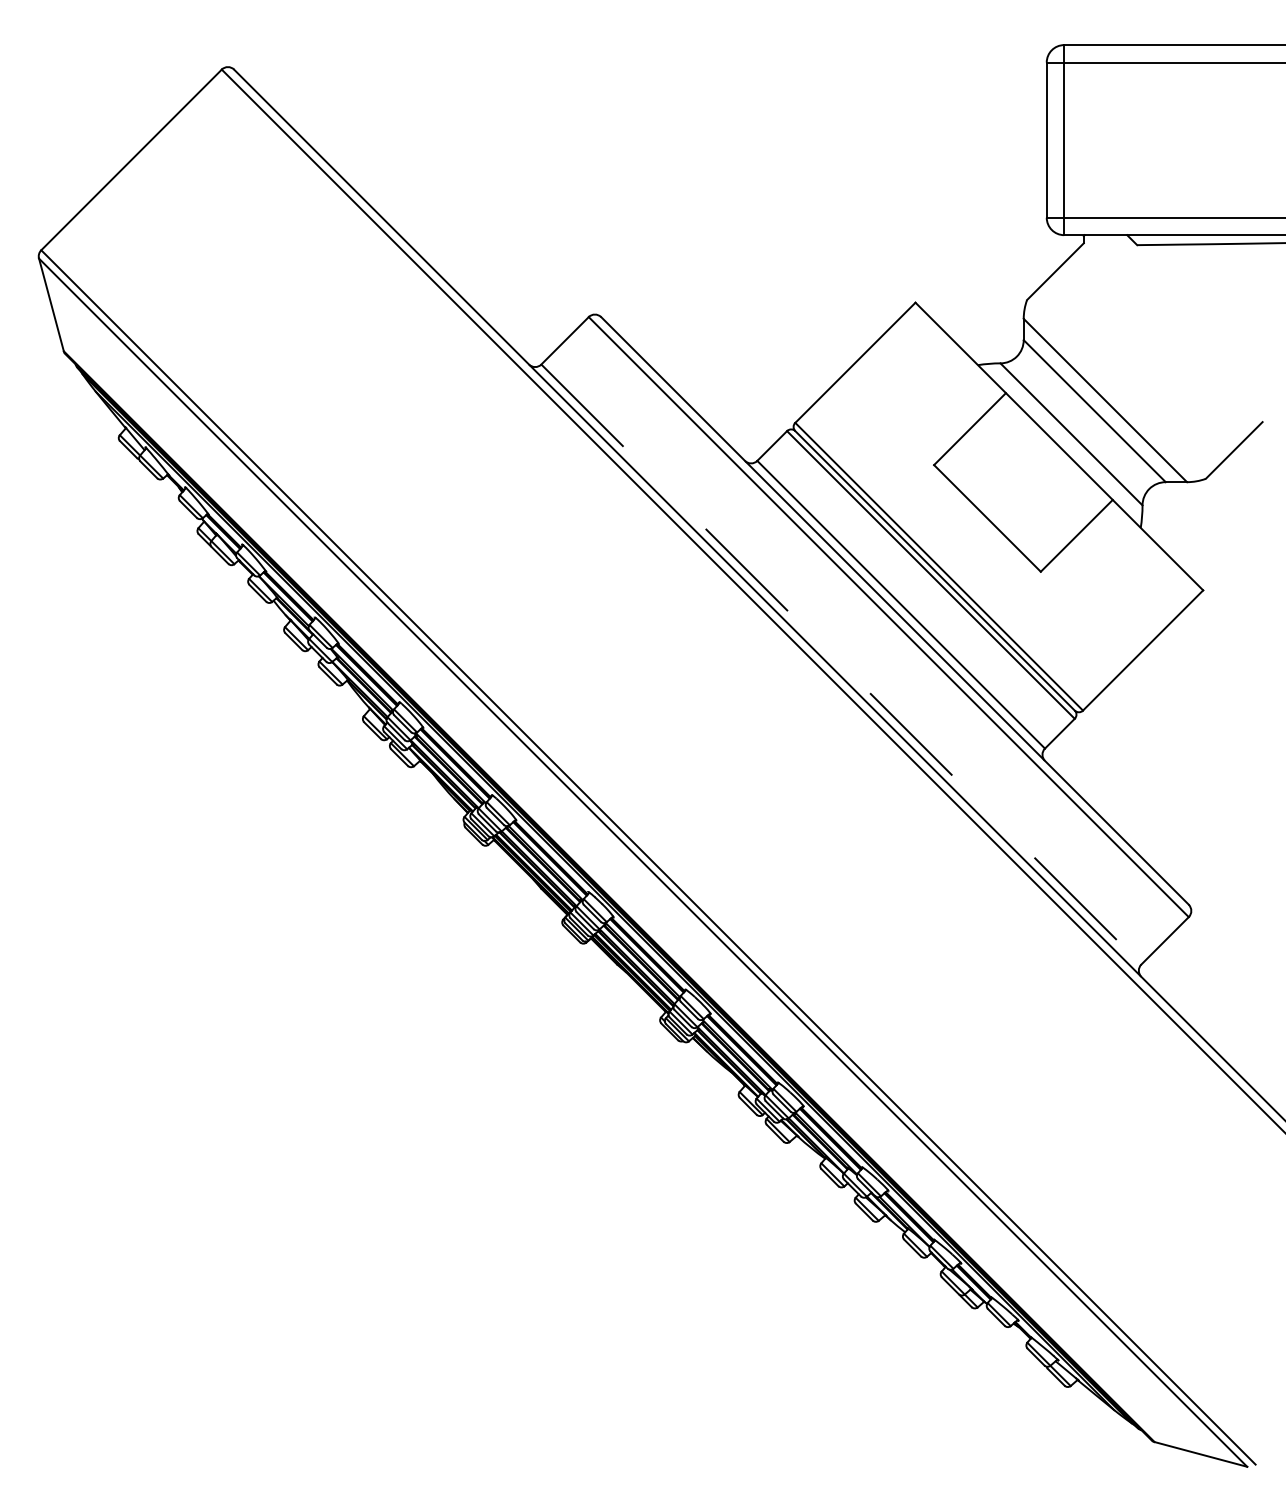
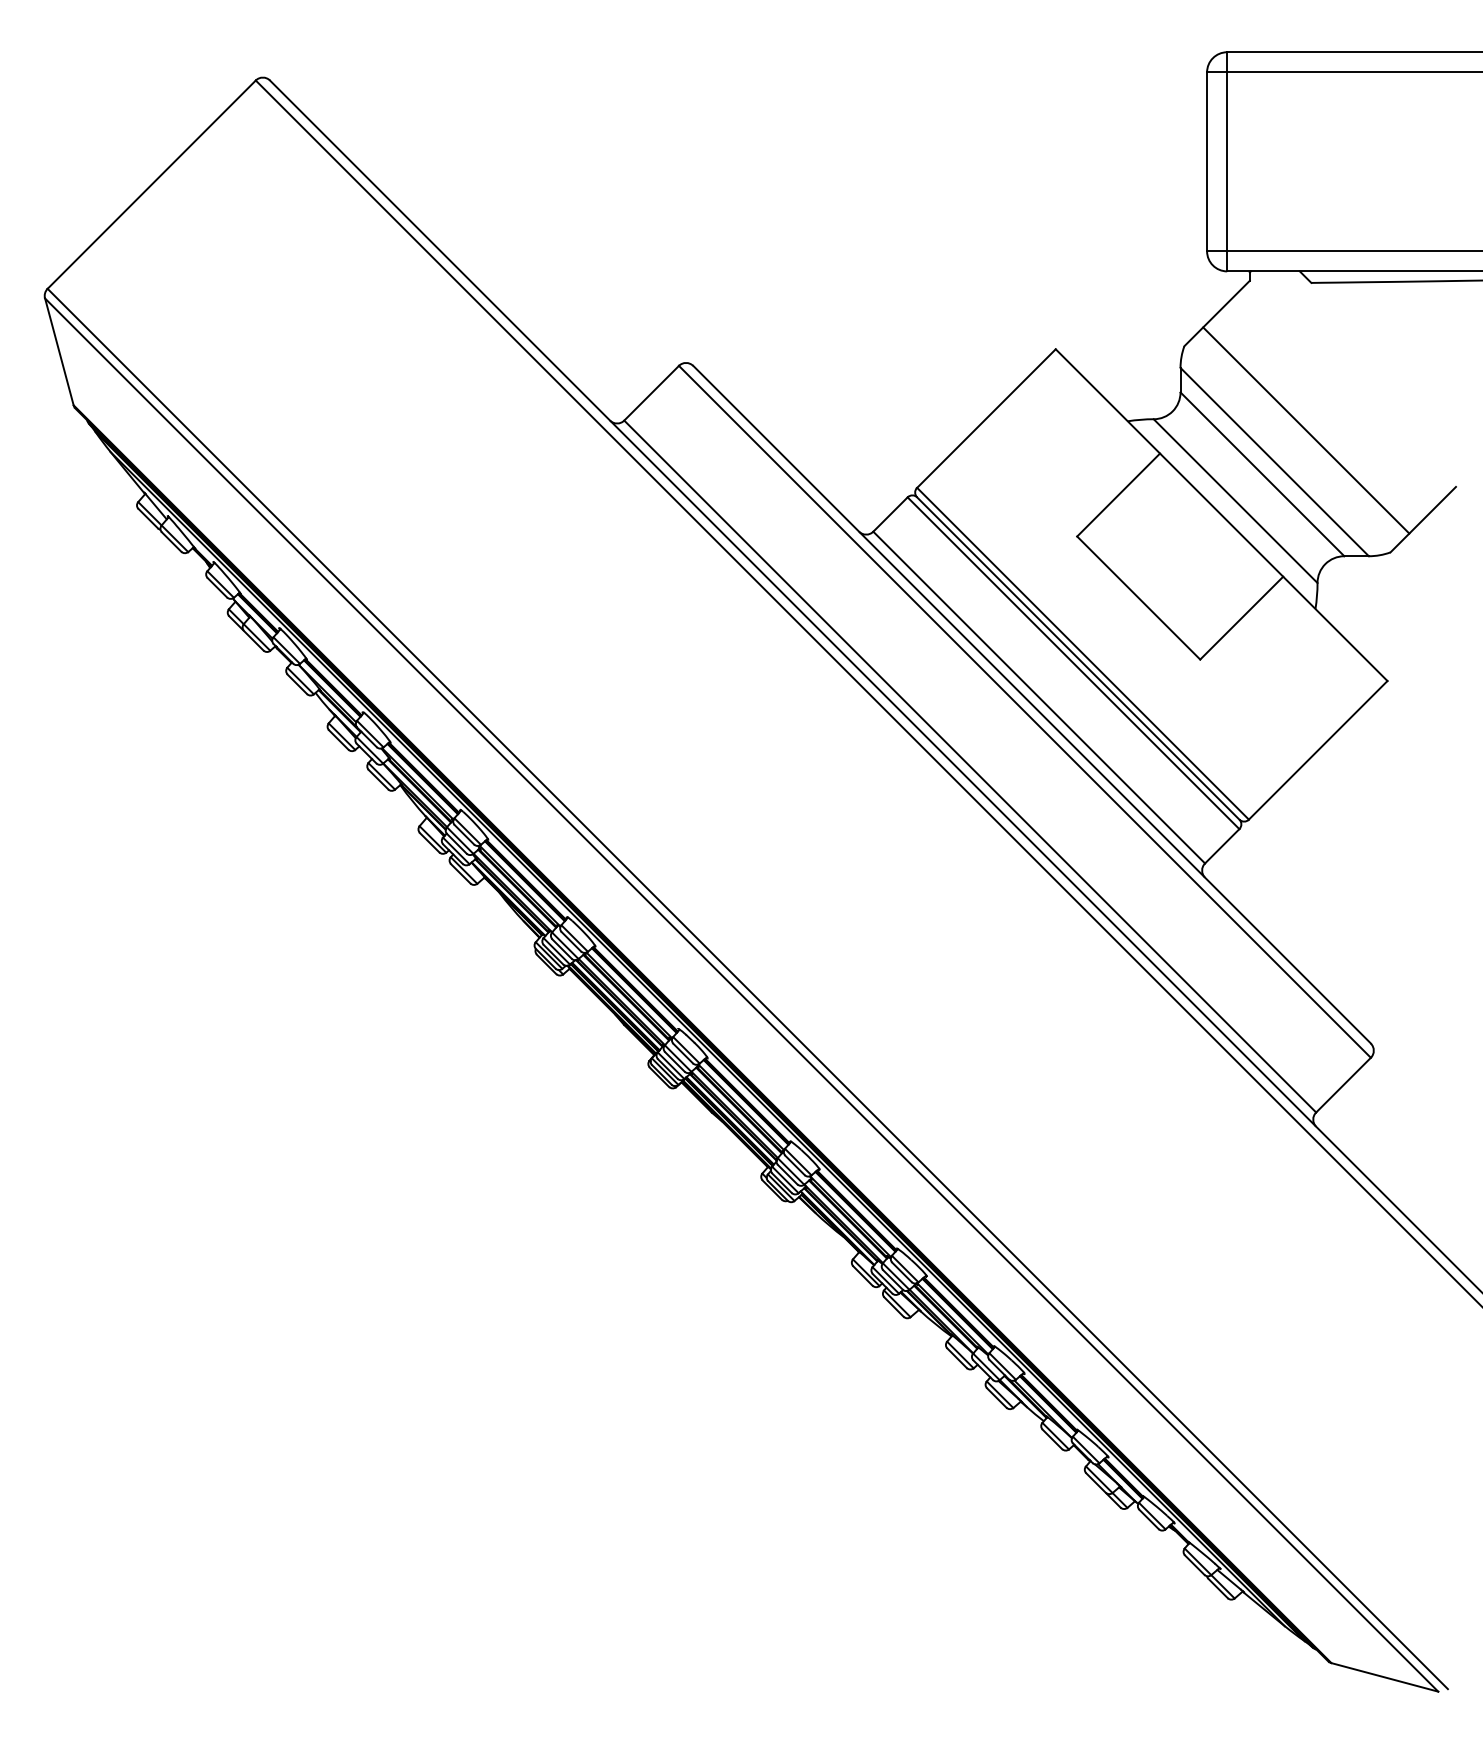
line: (1132, 373) -> (1306, 430), added
line: (841, 664) -> (970, 766), dashed -> solid

